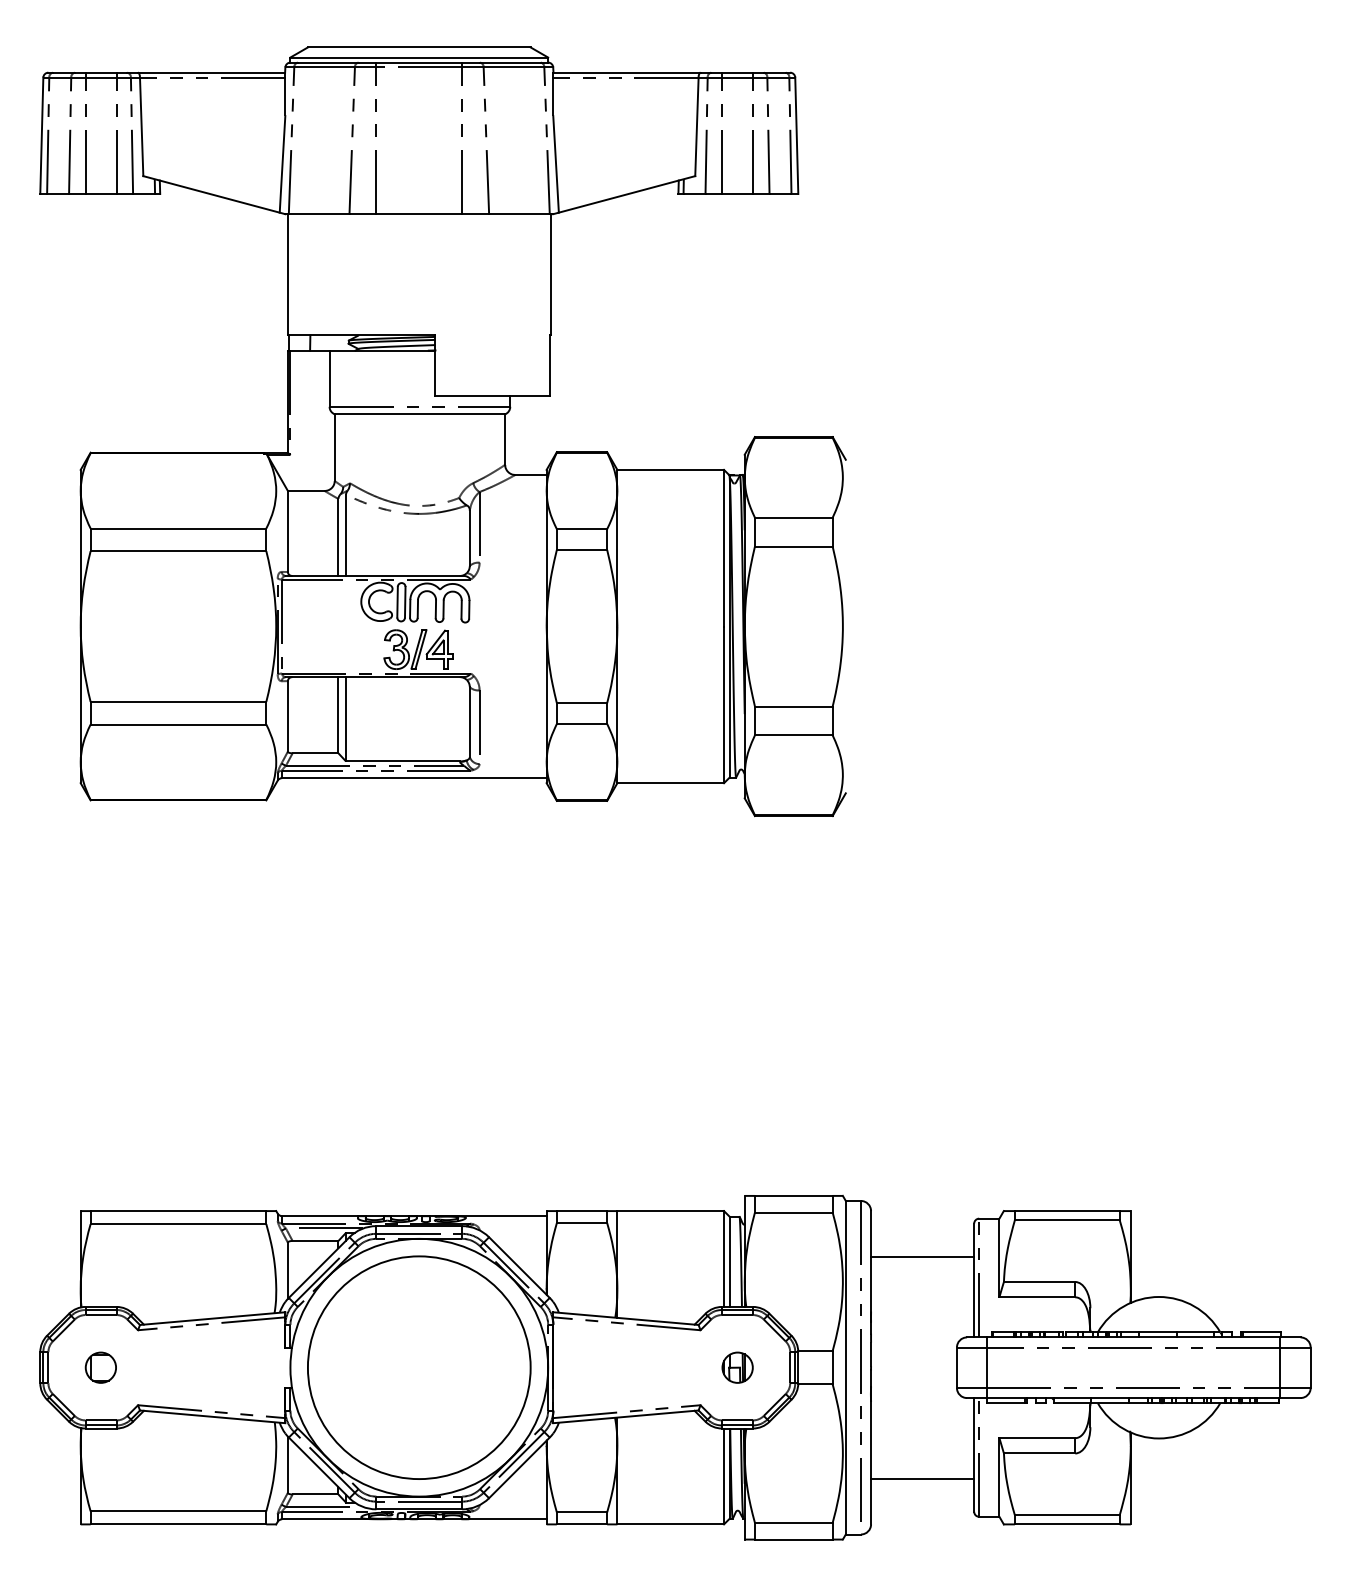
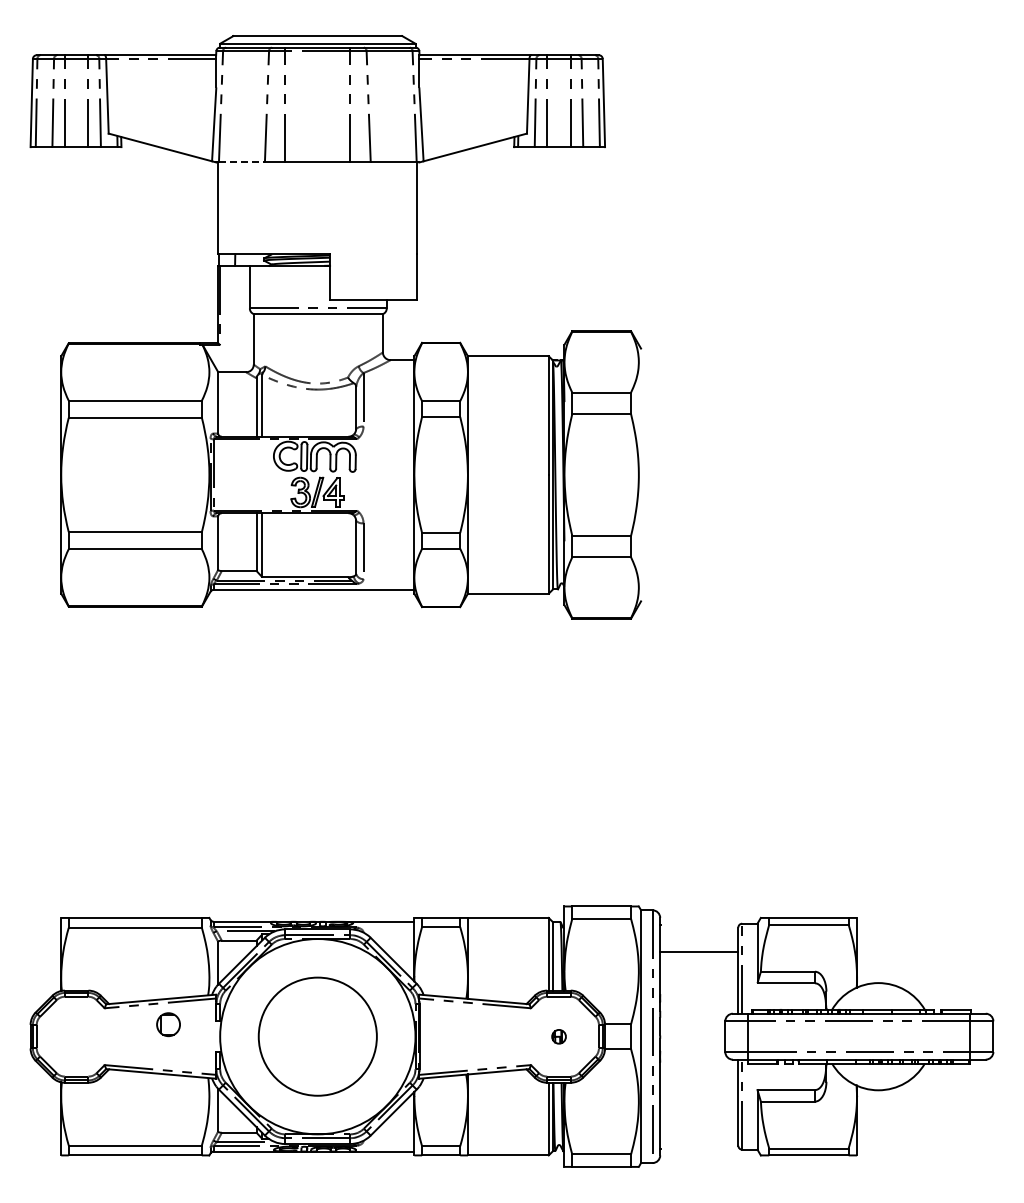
line: (318, 214) -> (241, 162), solid -> dashed
part: (100, 1367) -> (168, 1024), moved
circle: (418, 1367) -> (317, 1036), size x0.7
part: (736, 1367) -> (558, 1036), size x0.6
line: (922, 1478) -> (699, 1120), removed

